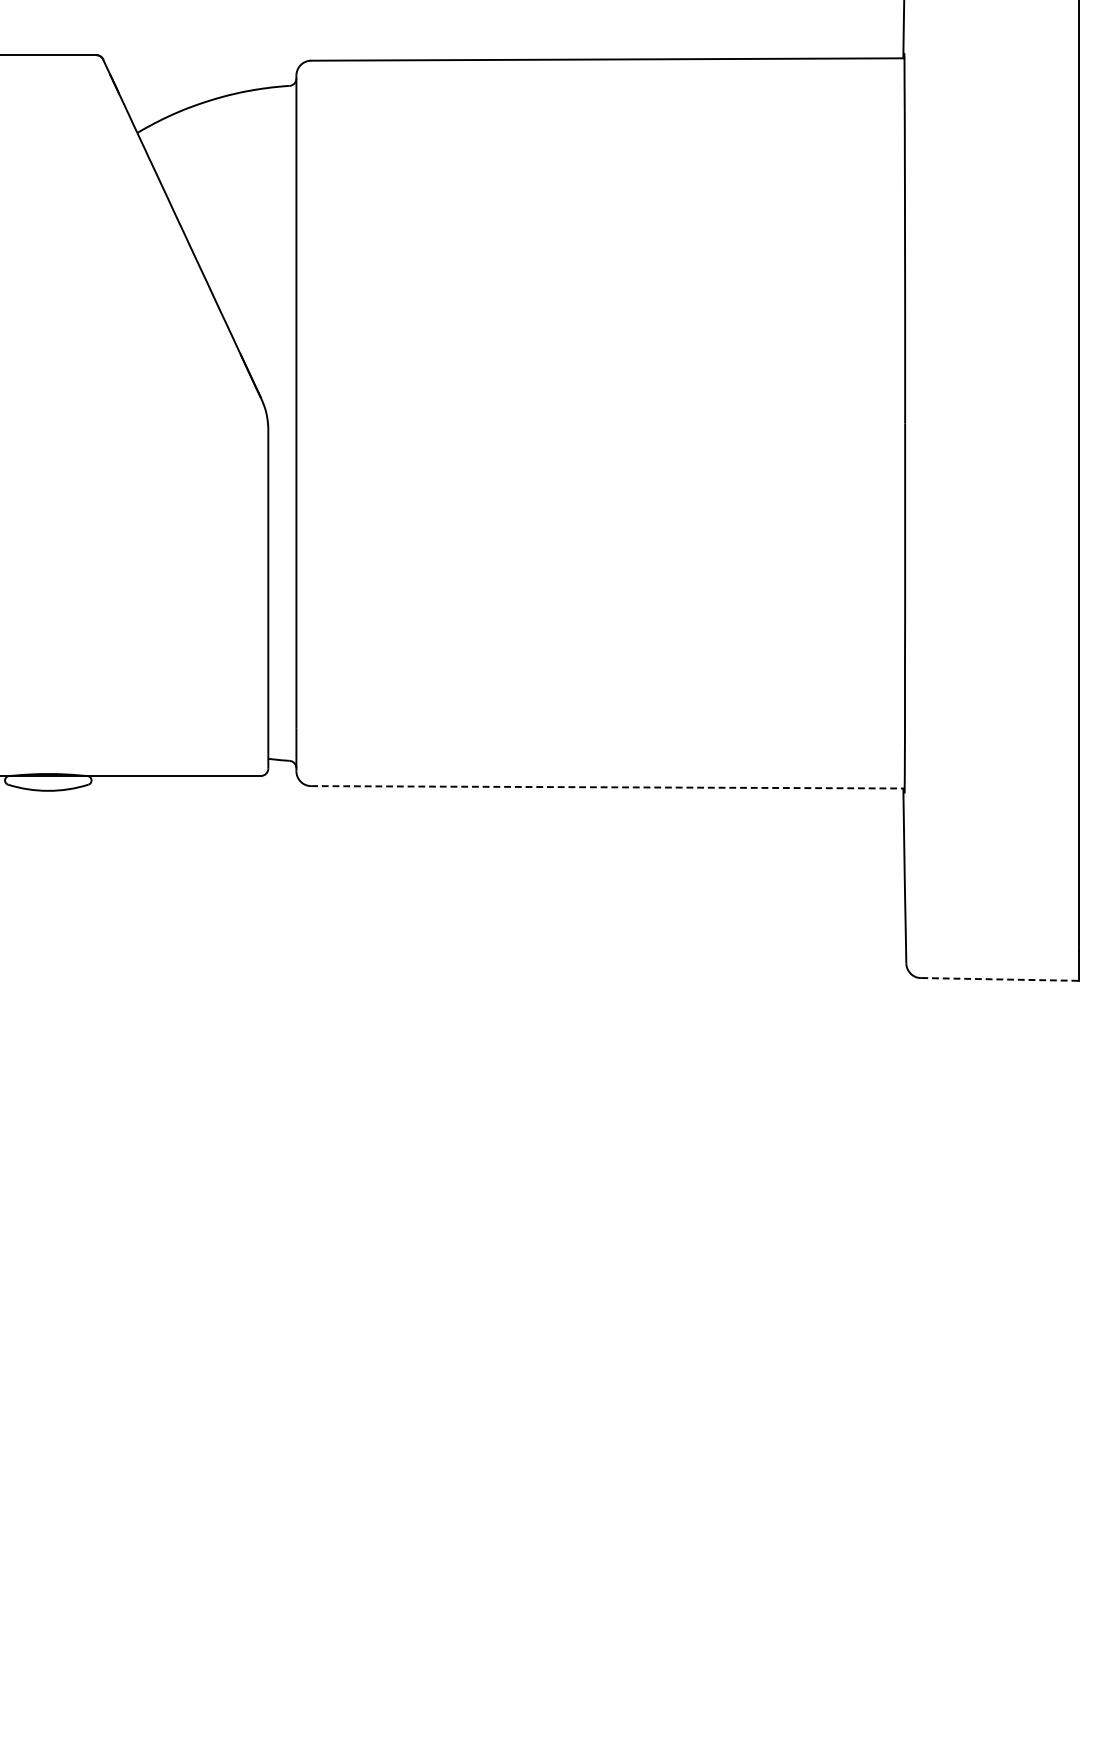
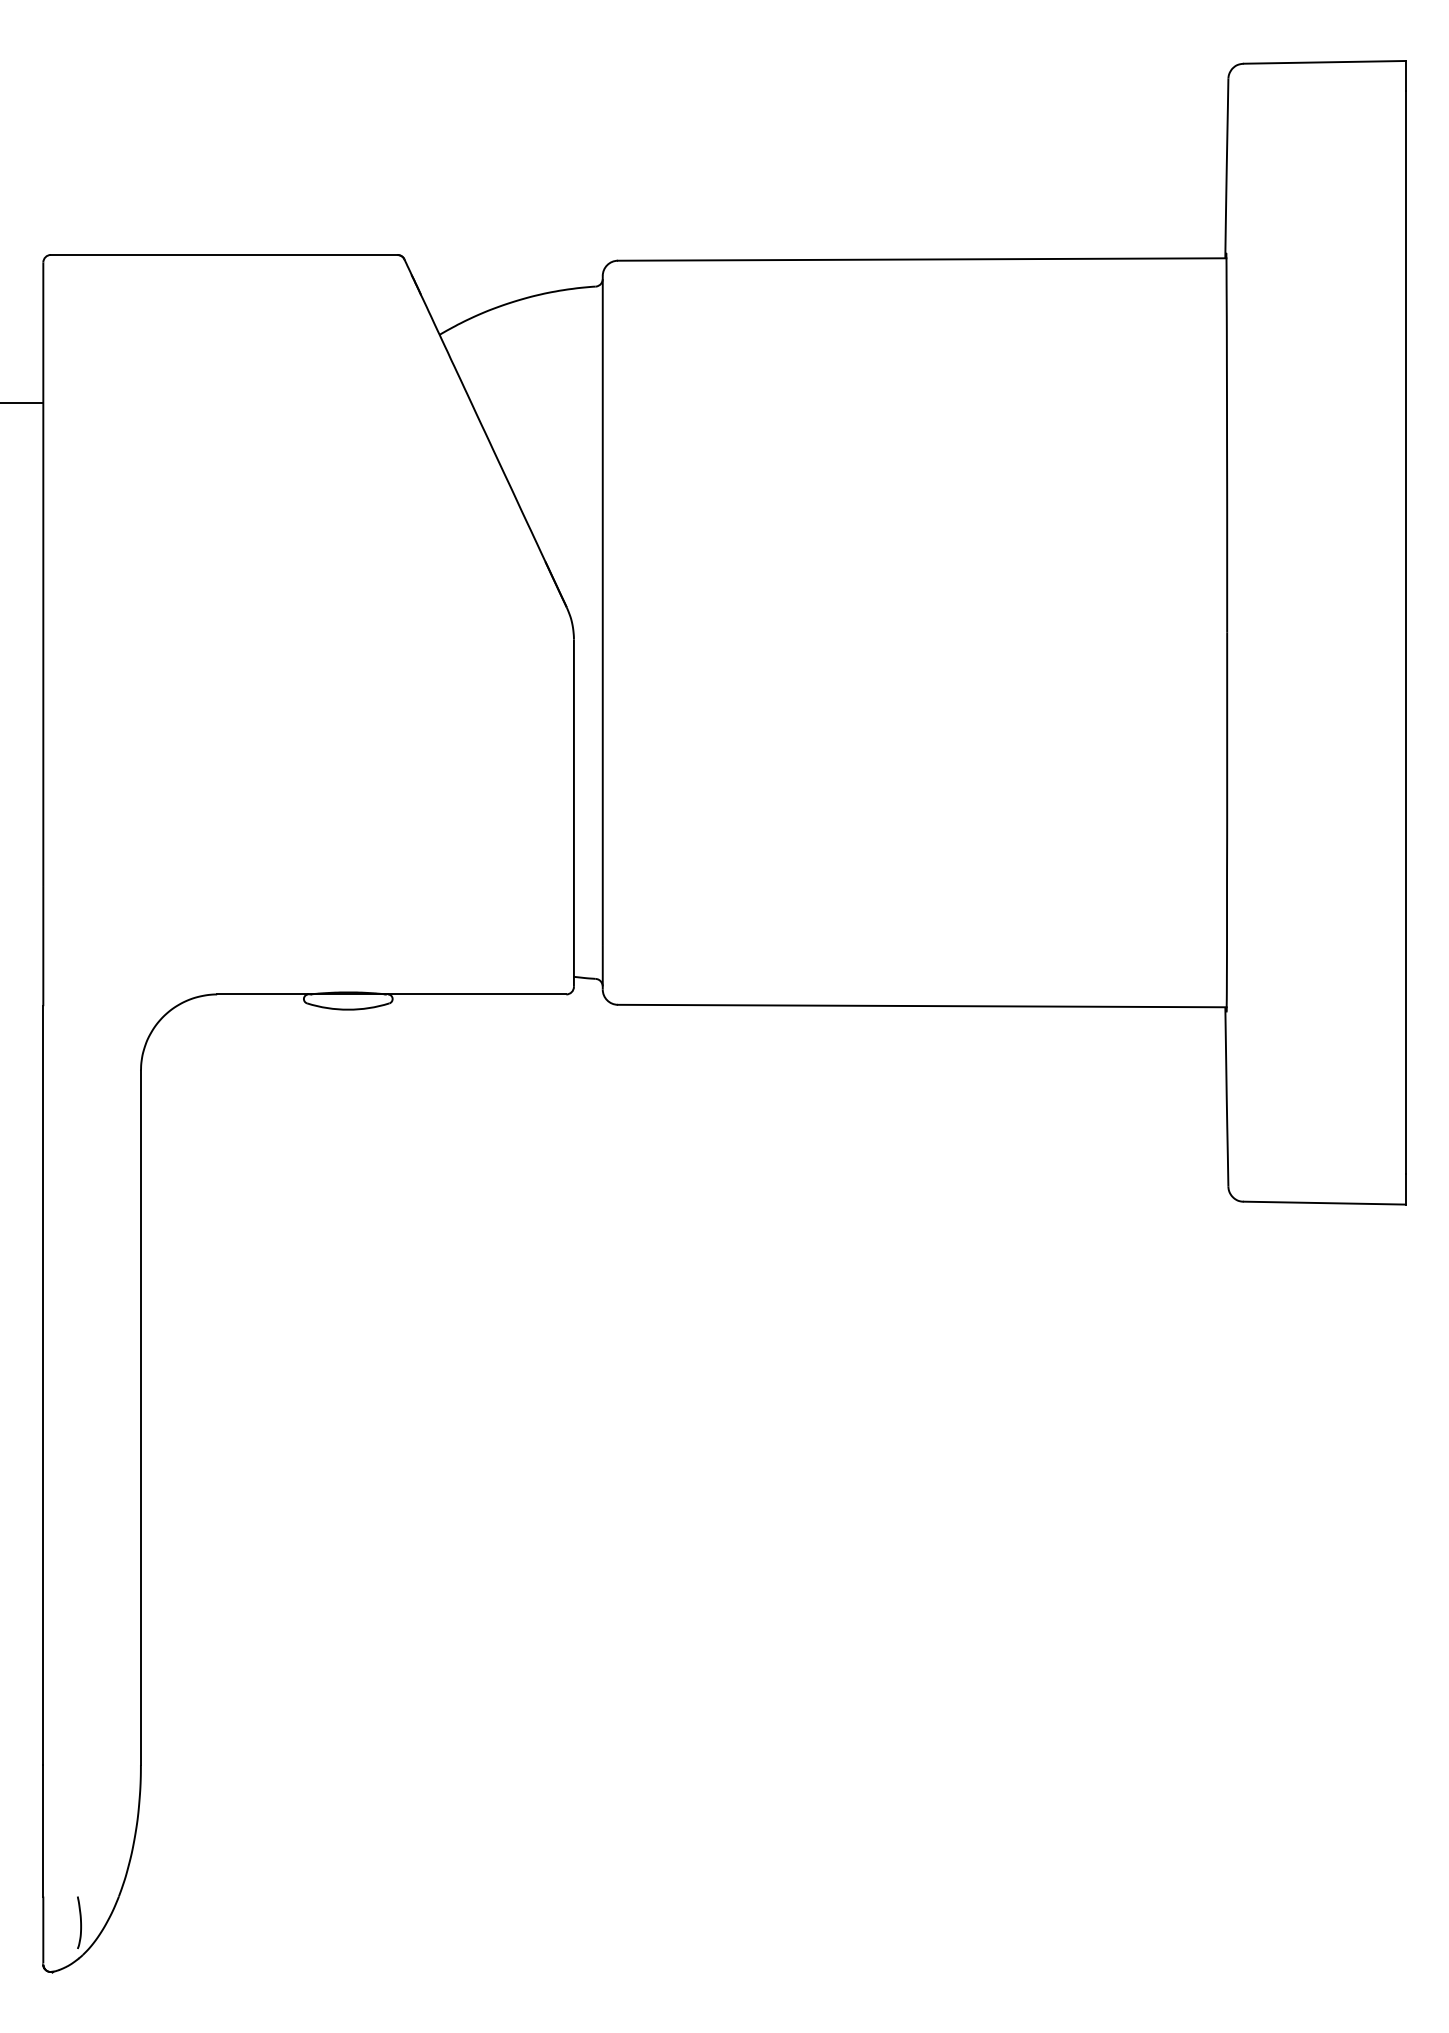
line: (608, 787) -> (922, 1006), dashed -> solid
line: (1000, 979) -> (1324, 1203), dashed -> solid

